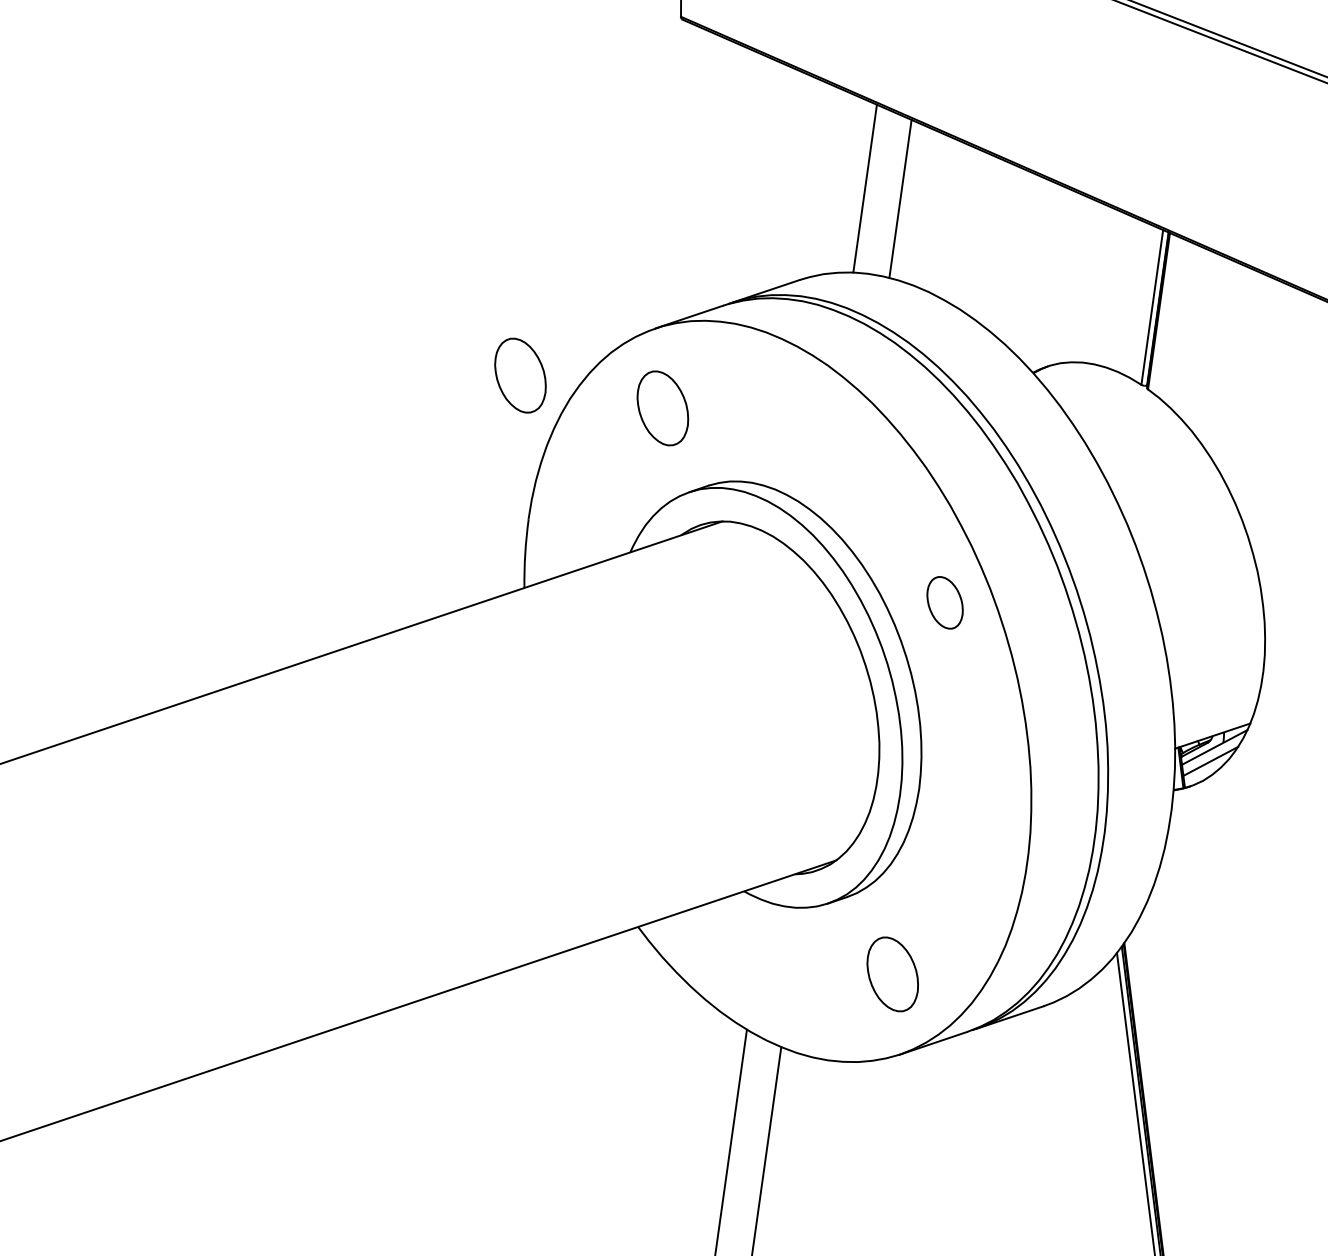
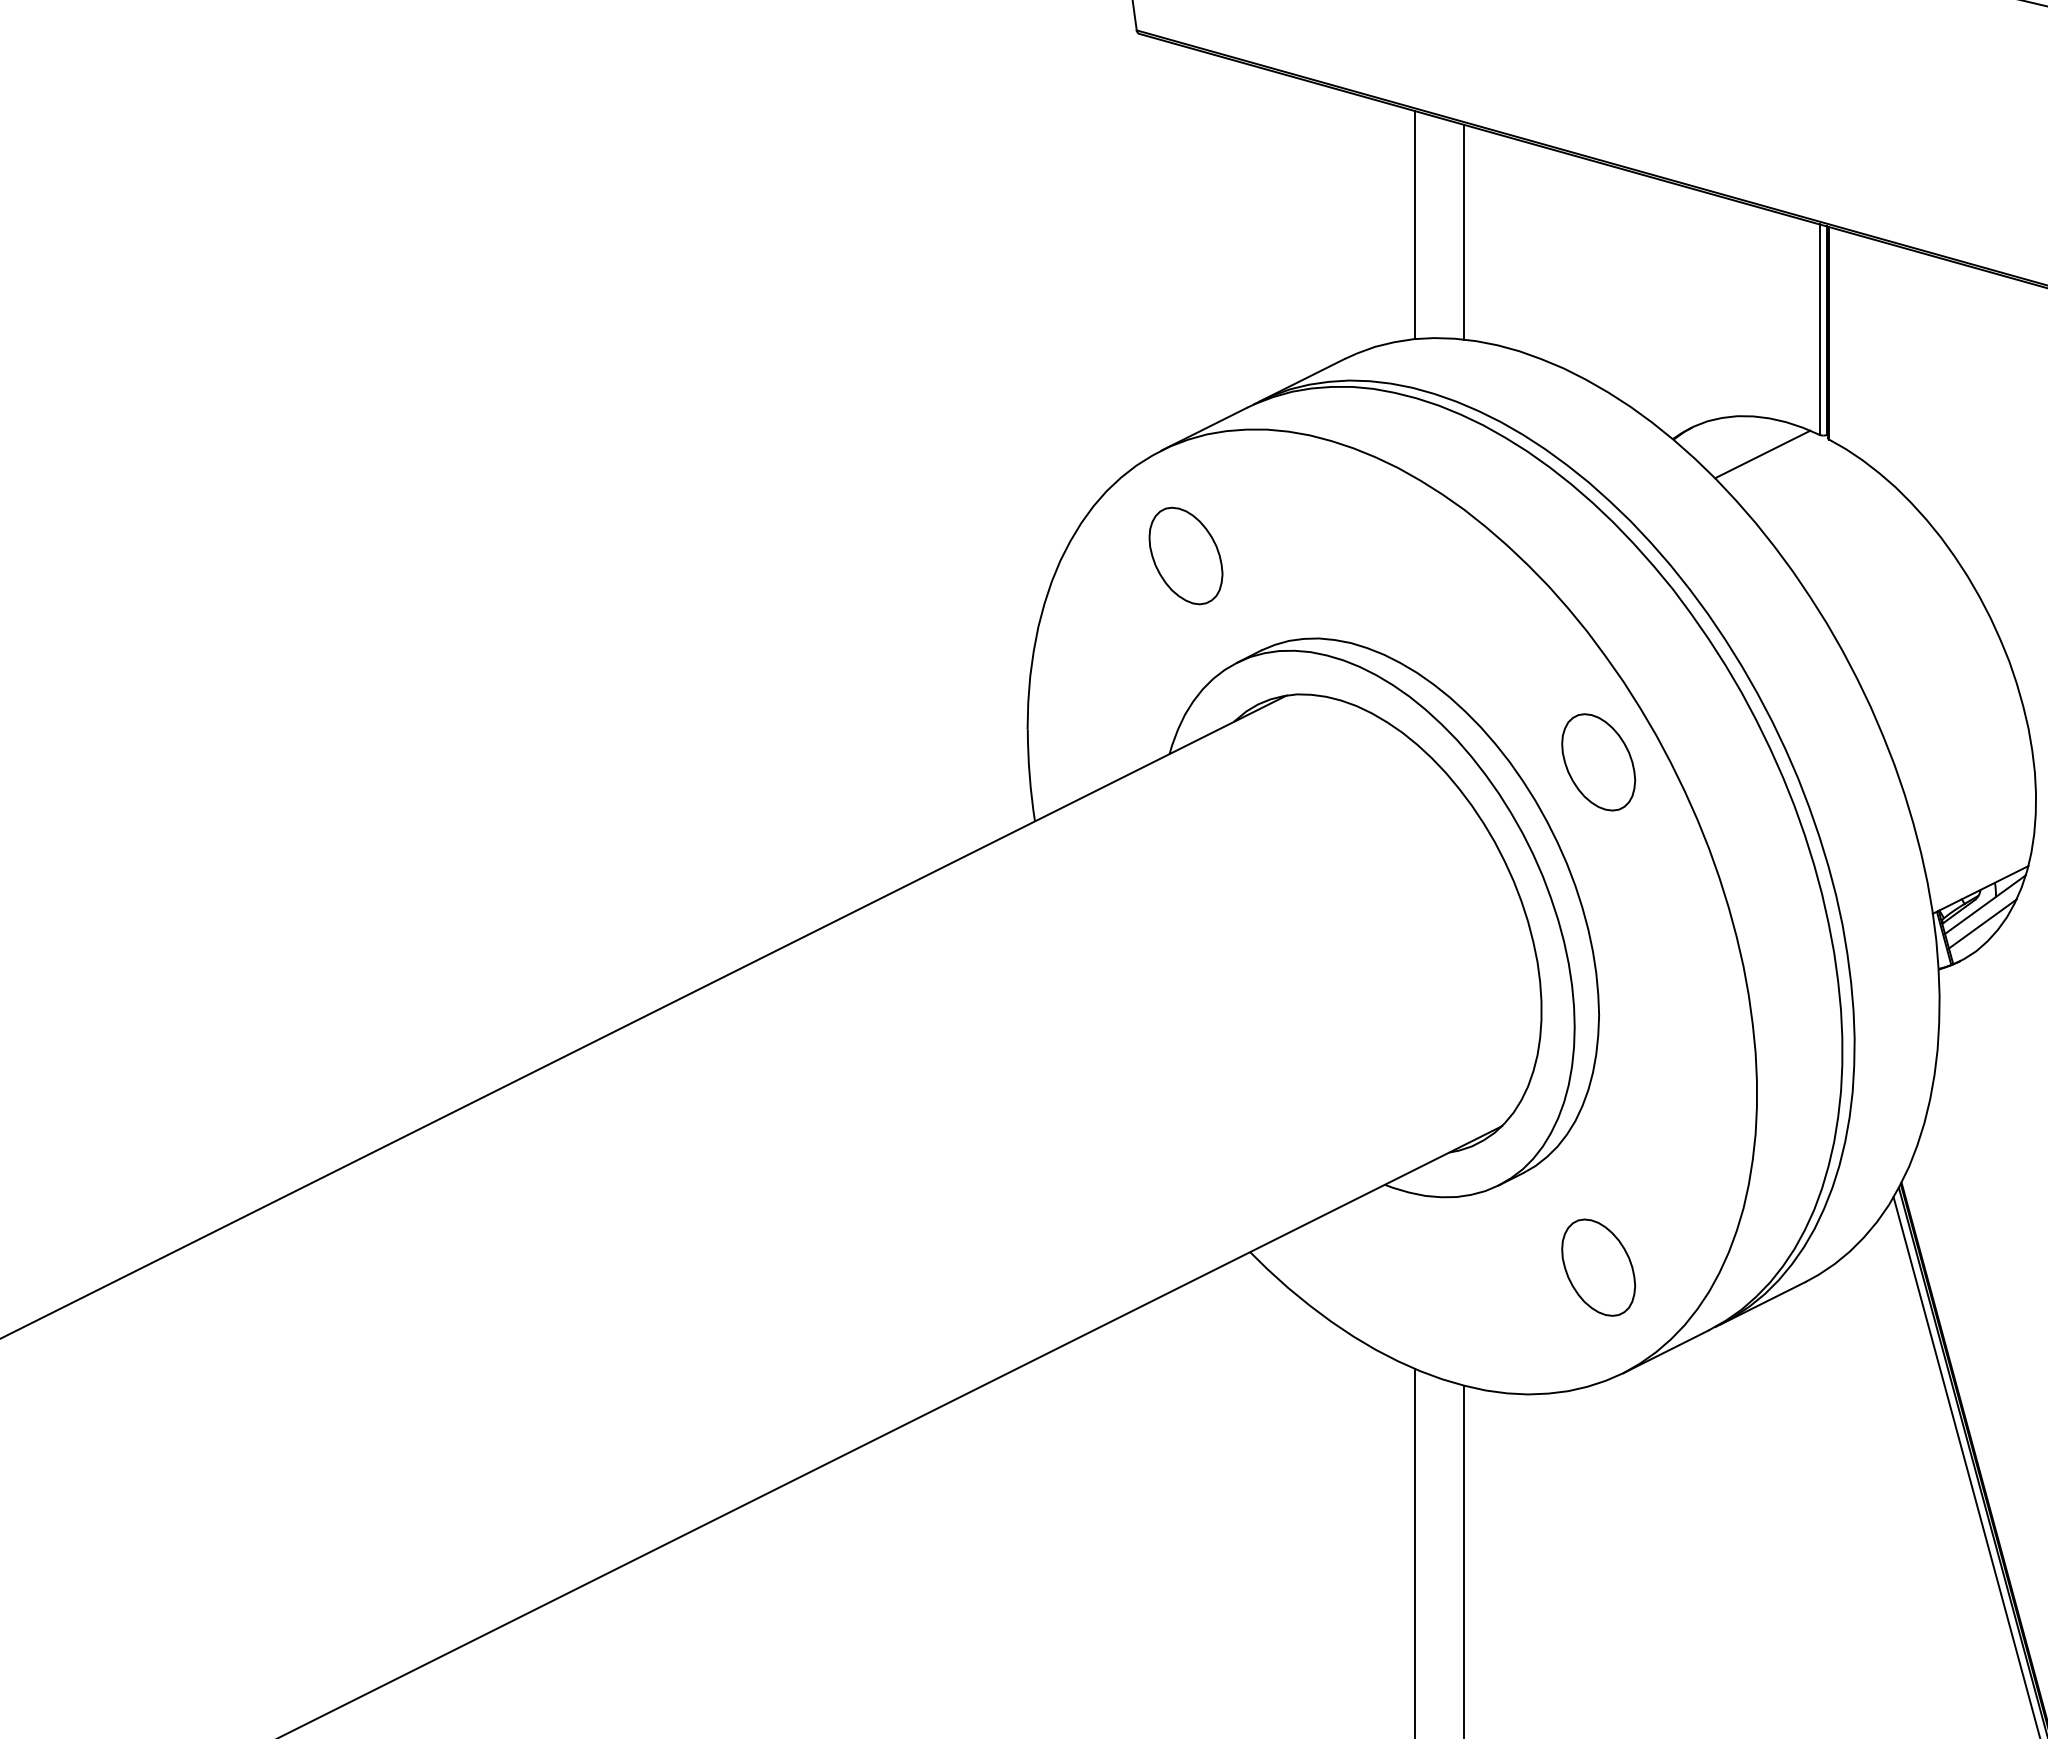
part: (520, 375) -> (989, 538), removed
line: (1097, 393) -> (1762, 454), added
part: (944, 602) -> (1598, 762), size x1.43

